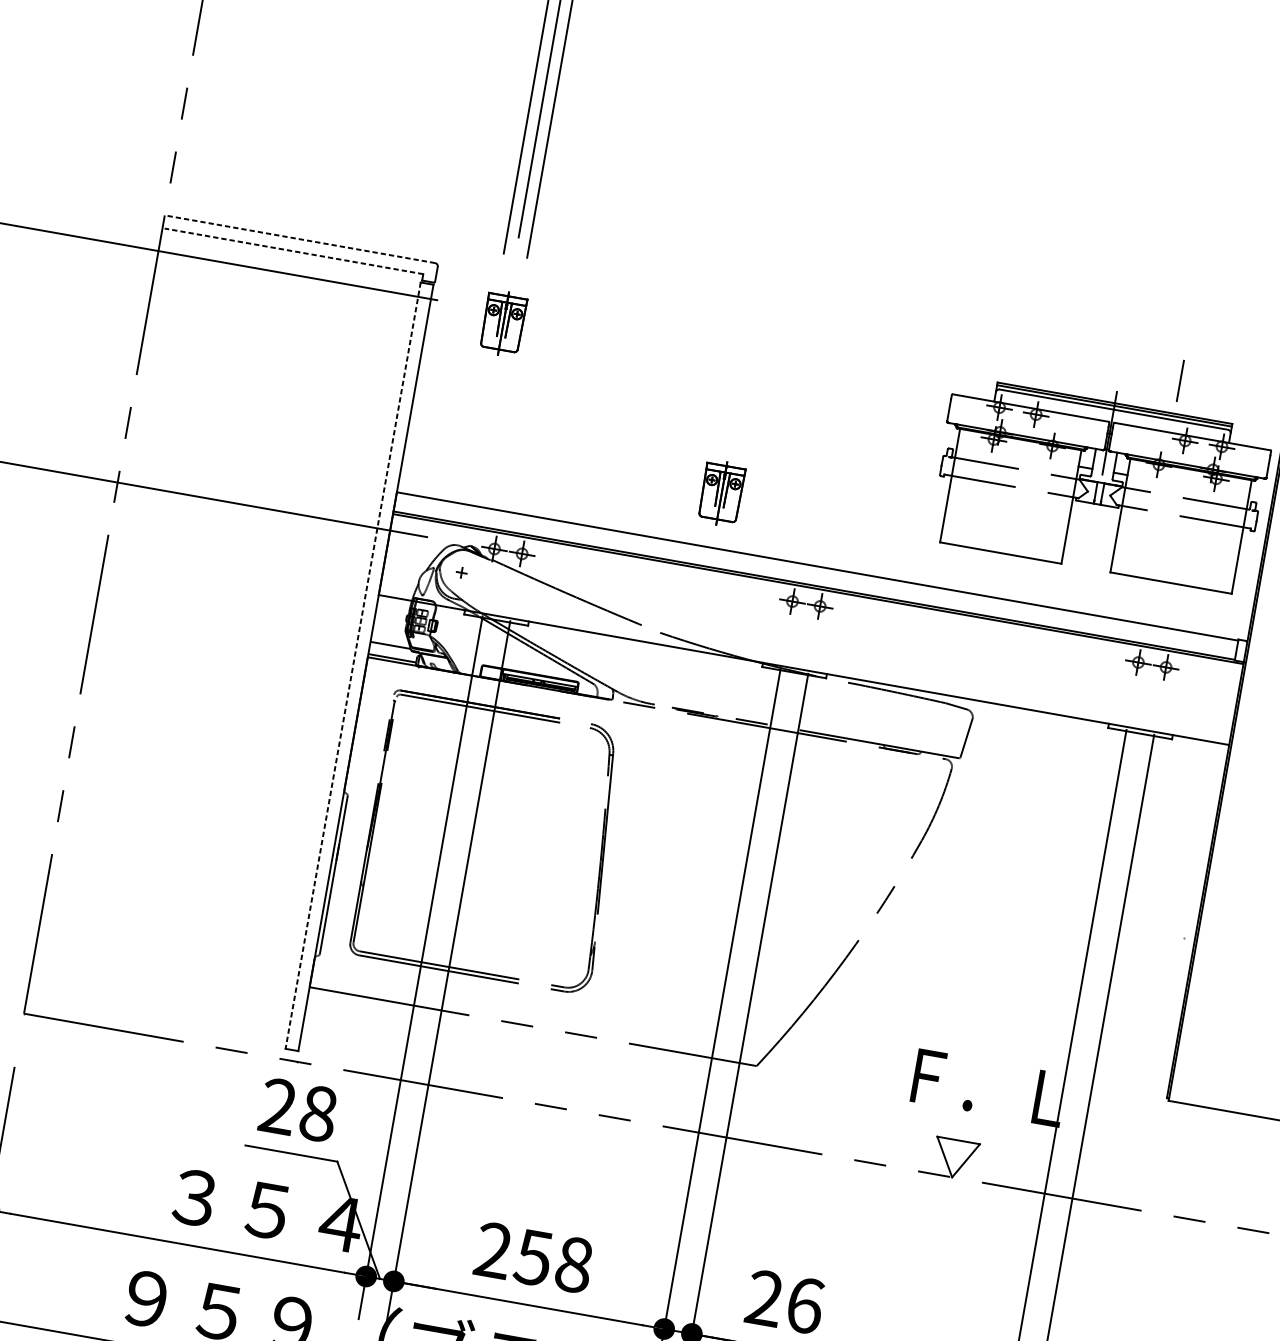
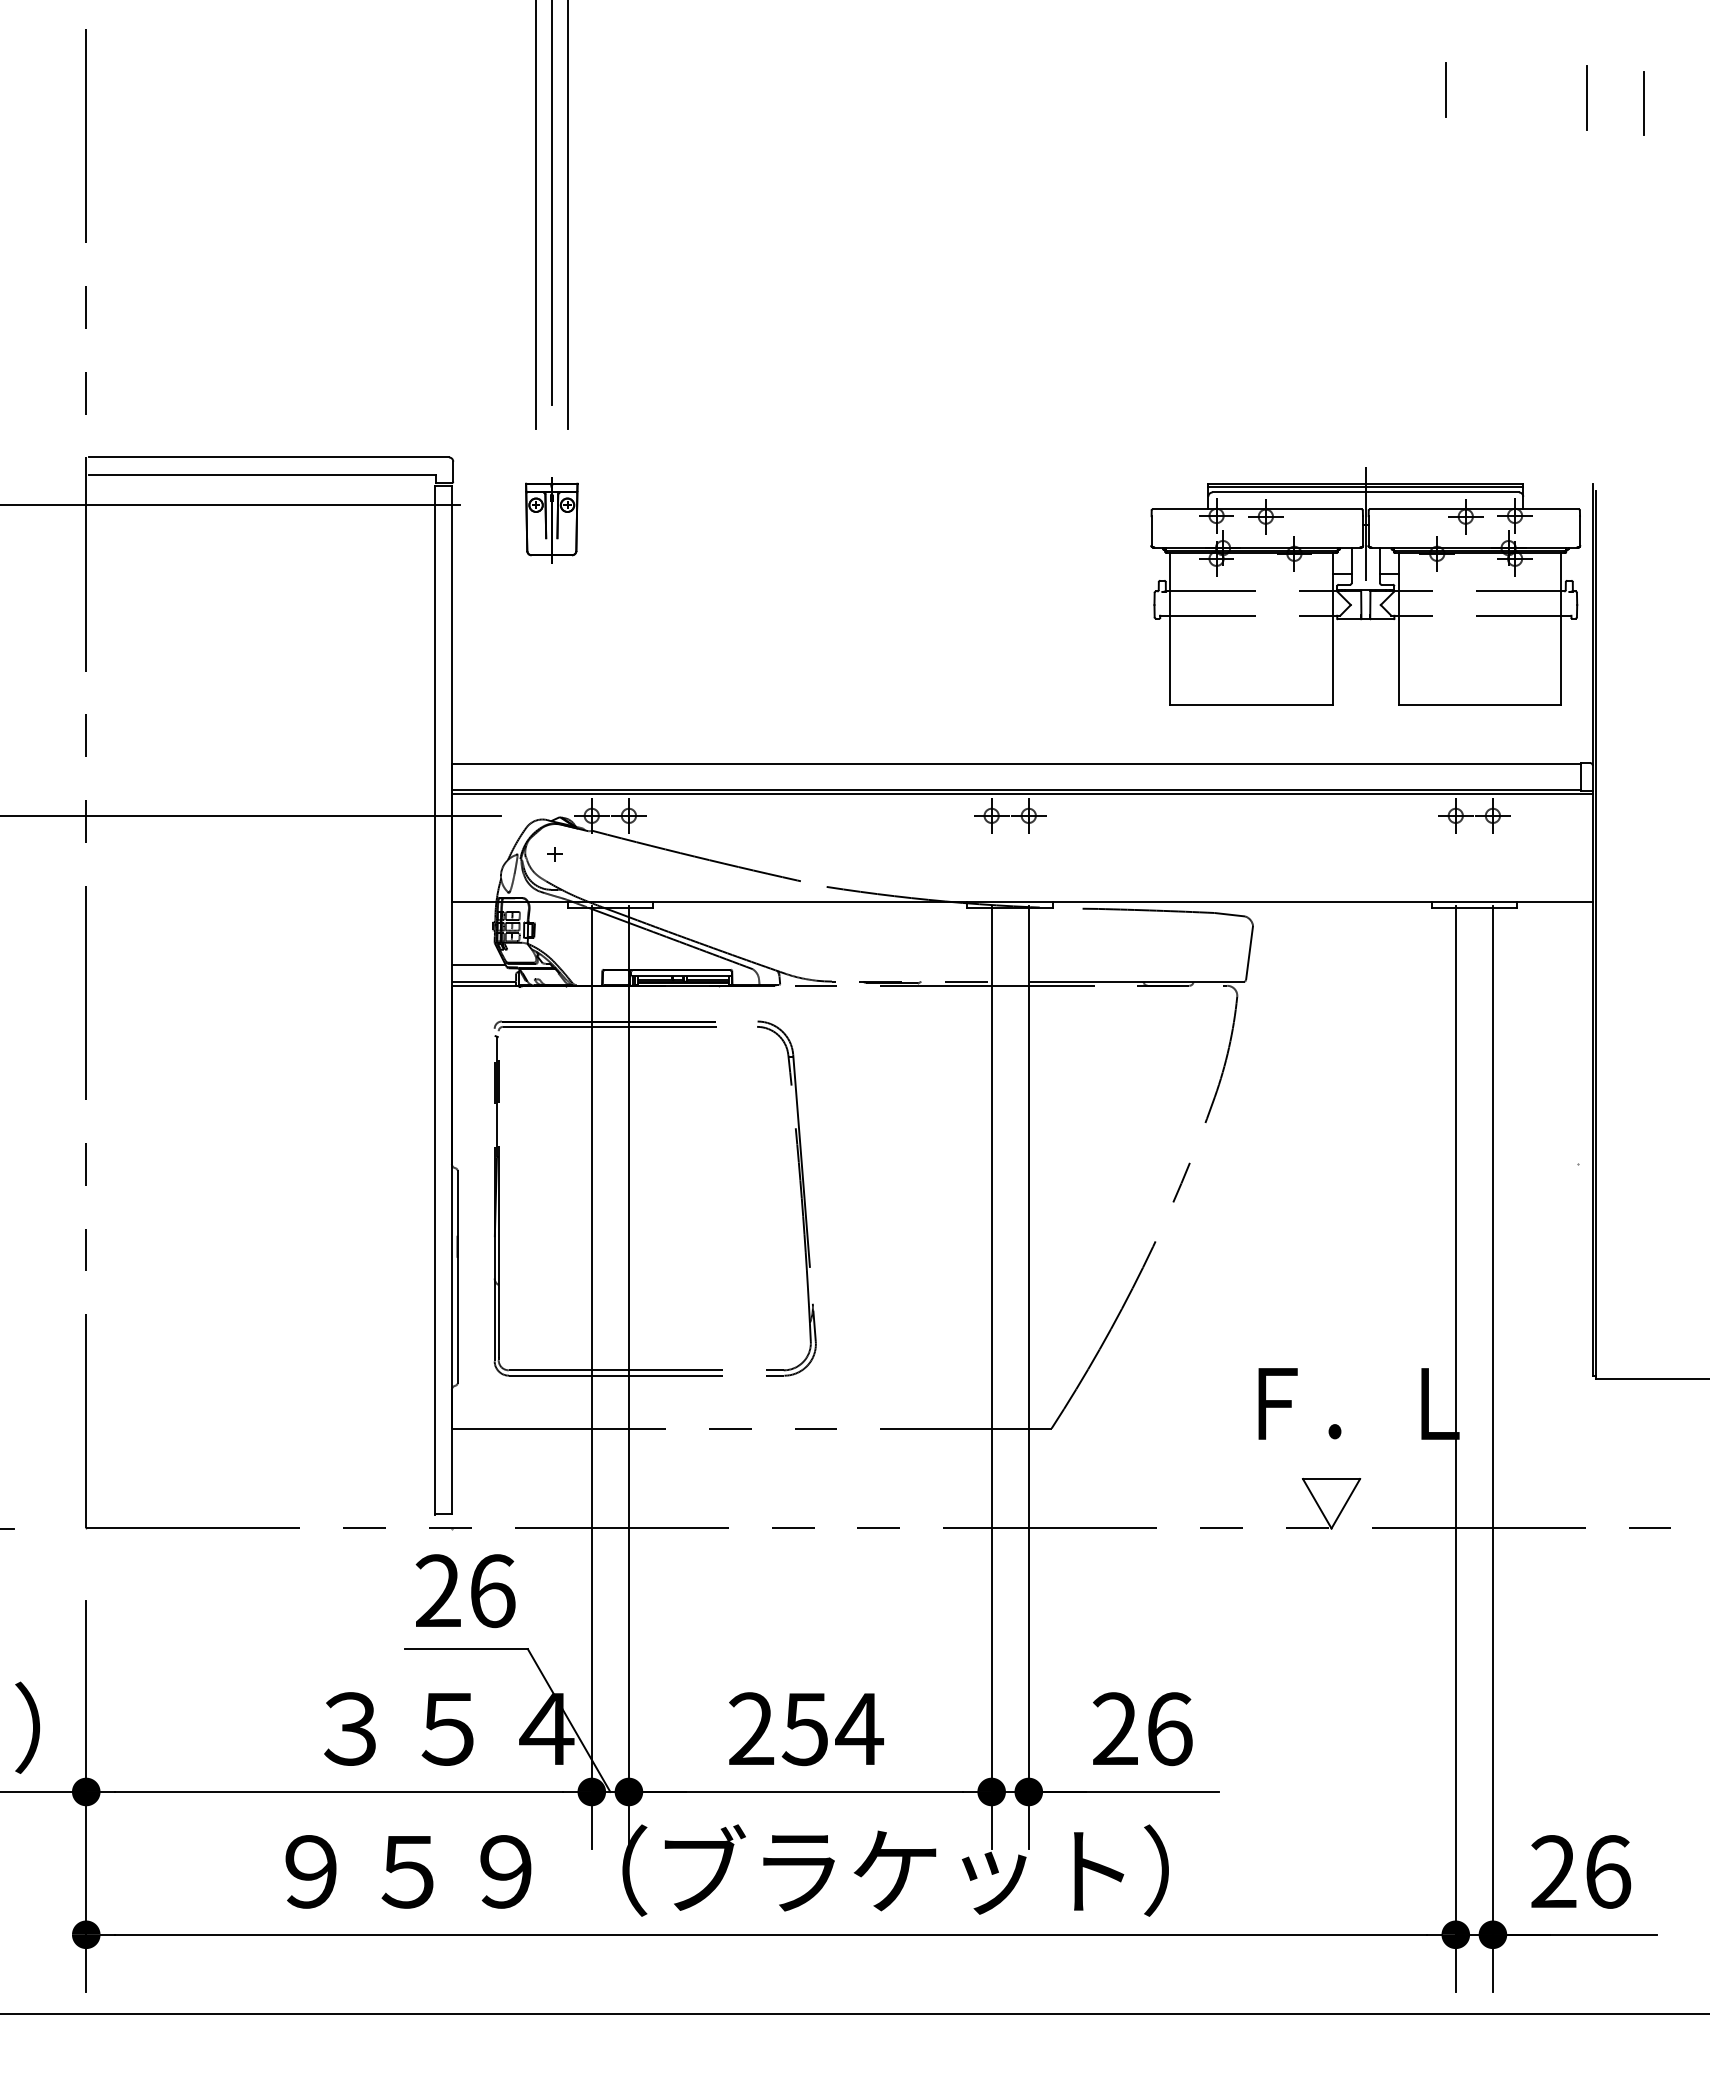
line: (301, 239) -> (269, 457), dashed -> solid
line: (293, 251) -> (262, 474), dashed -> solid
line: (1180, 380) -> (1445, 89), moved
part: (721, 493) -> (874, 691), removed
line: (352, 665) -> (434, 1000), dashed -> solid
text: (318, 1113) -> (492, 1590), 28 -> 26
text: (573, 1265) -> (859, 1729), 258 -> 254

